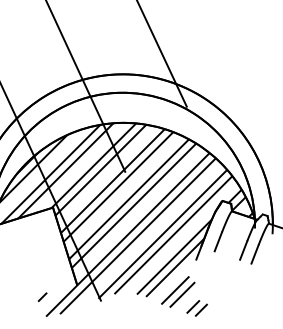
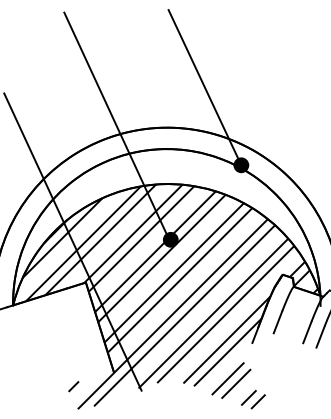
fill: (186, 106) -> (241, 165), added
fill: (125, 170) -> (170, 239), added

